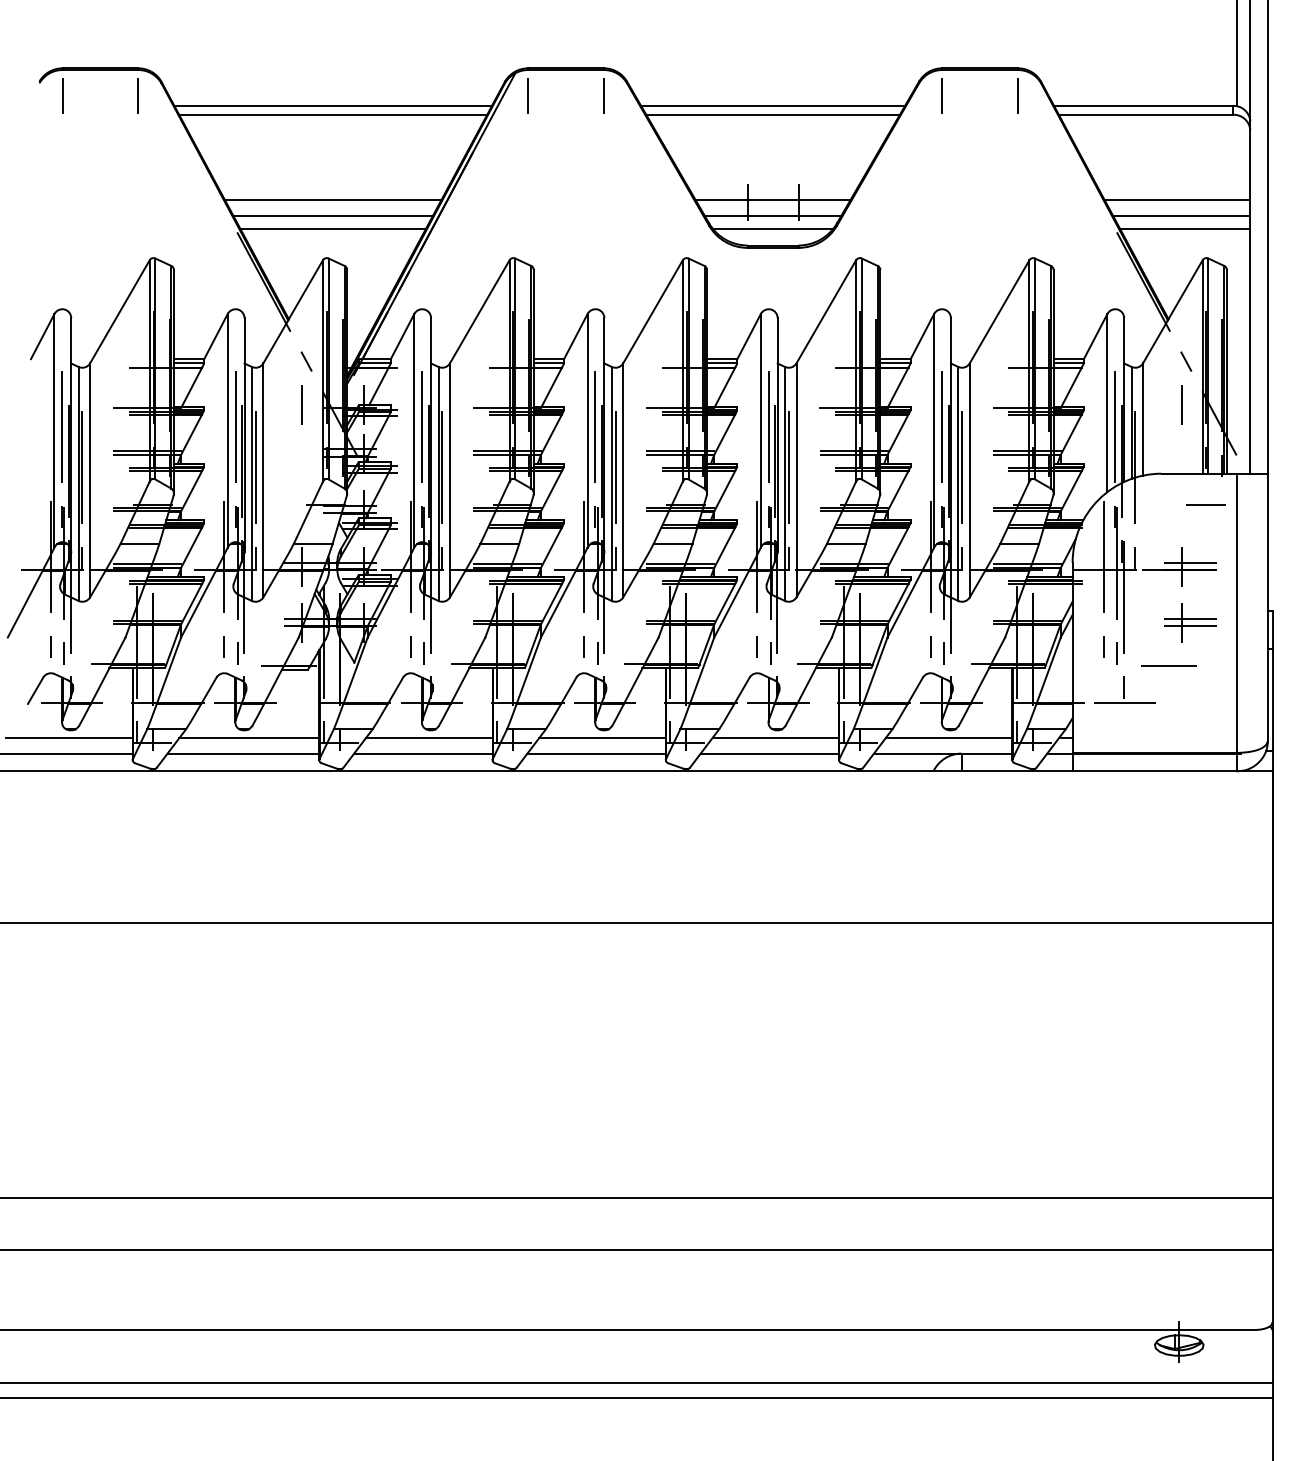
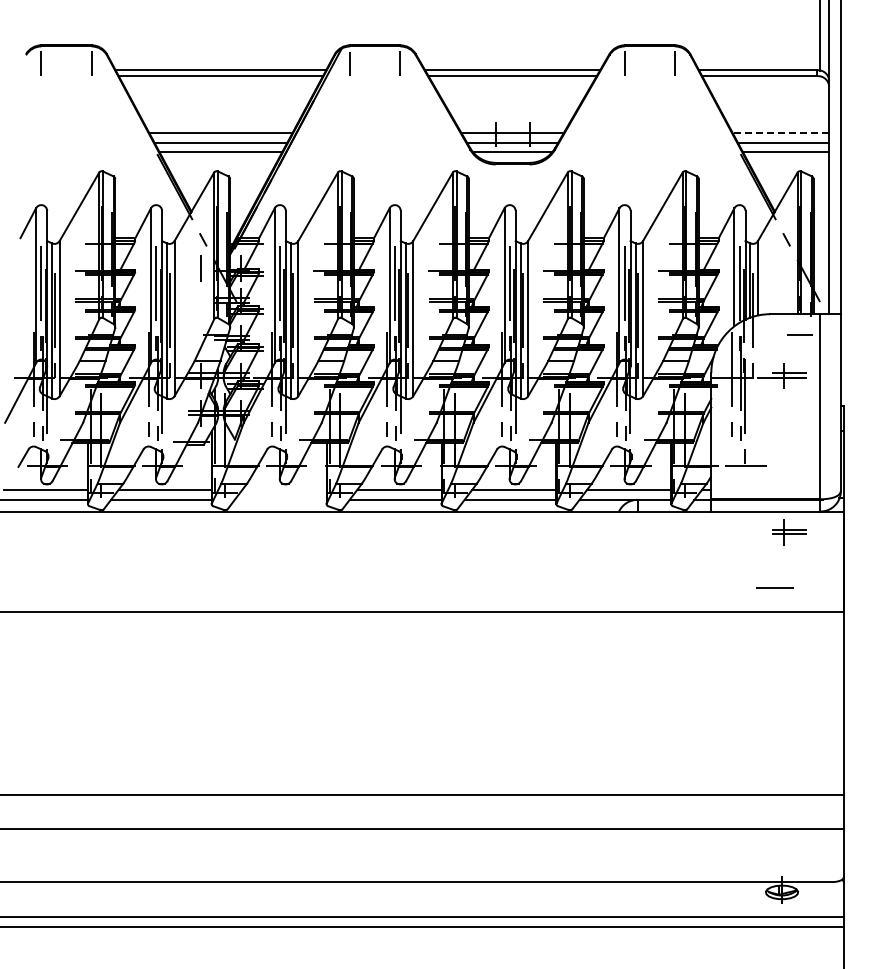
line: (1176, 199) -> (780, 132), solid -> dashed
line: (1181, 404) -> (783, 268), removed
part: (1190, 623) -> (789, 532), moved
line: (1167, 665) -> (774, 587), moved
line: (429, 738) -> (284, 489), removed
line: (423, 753) -> (280, 499), removed

